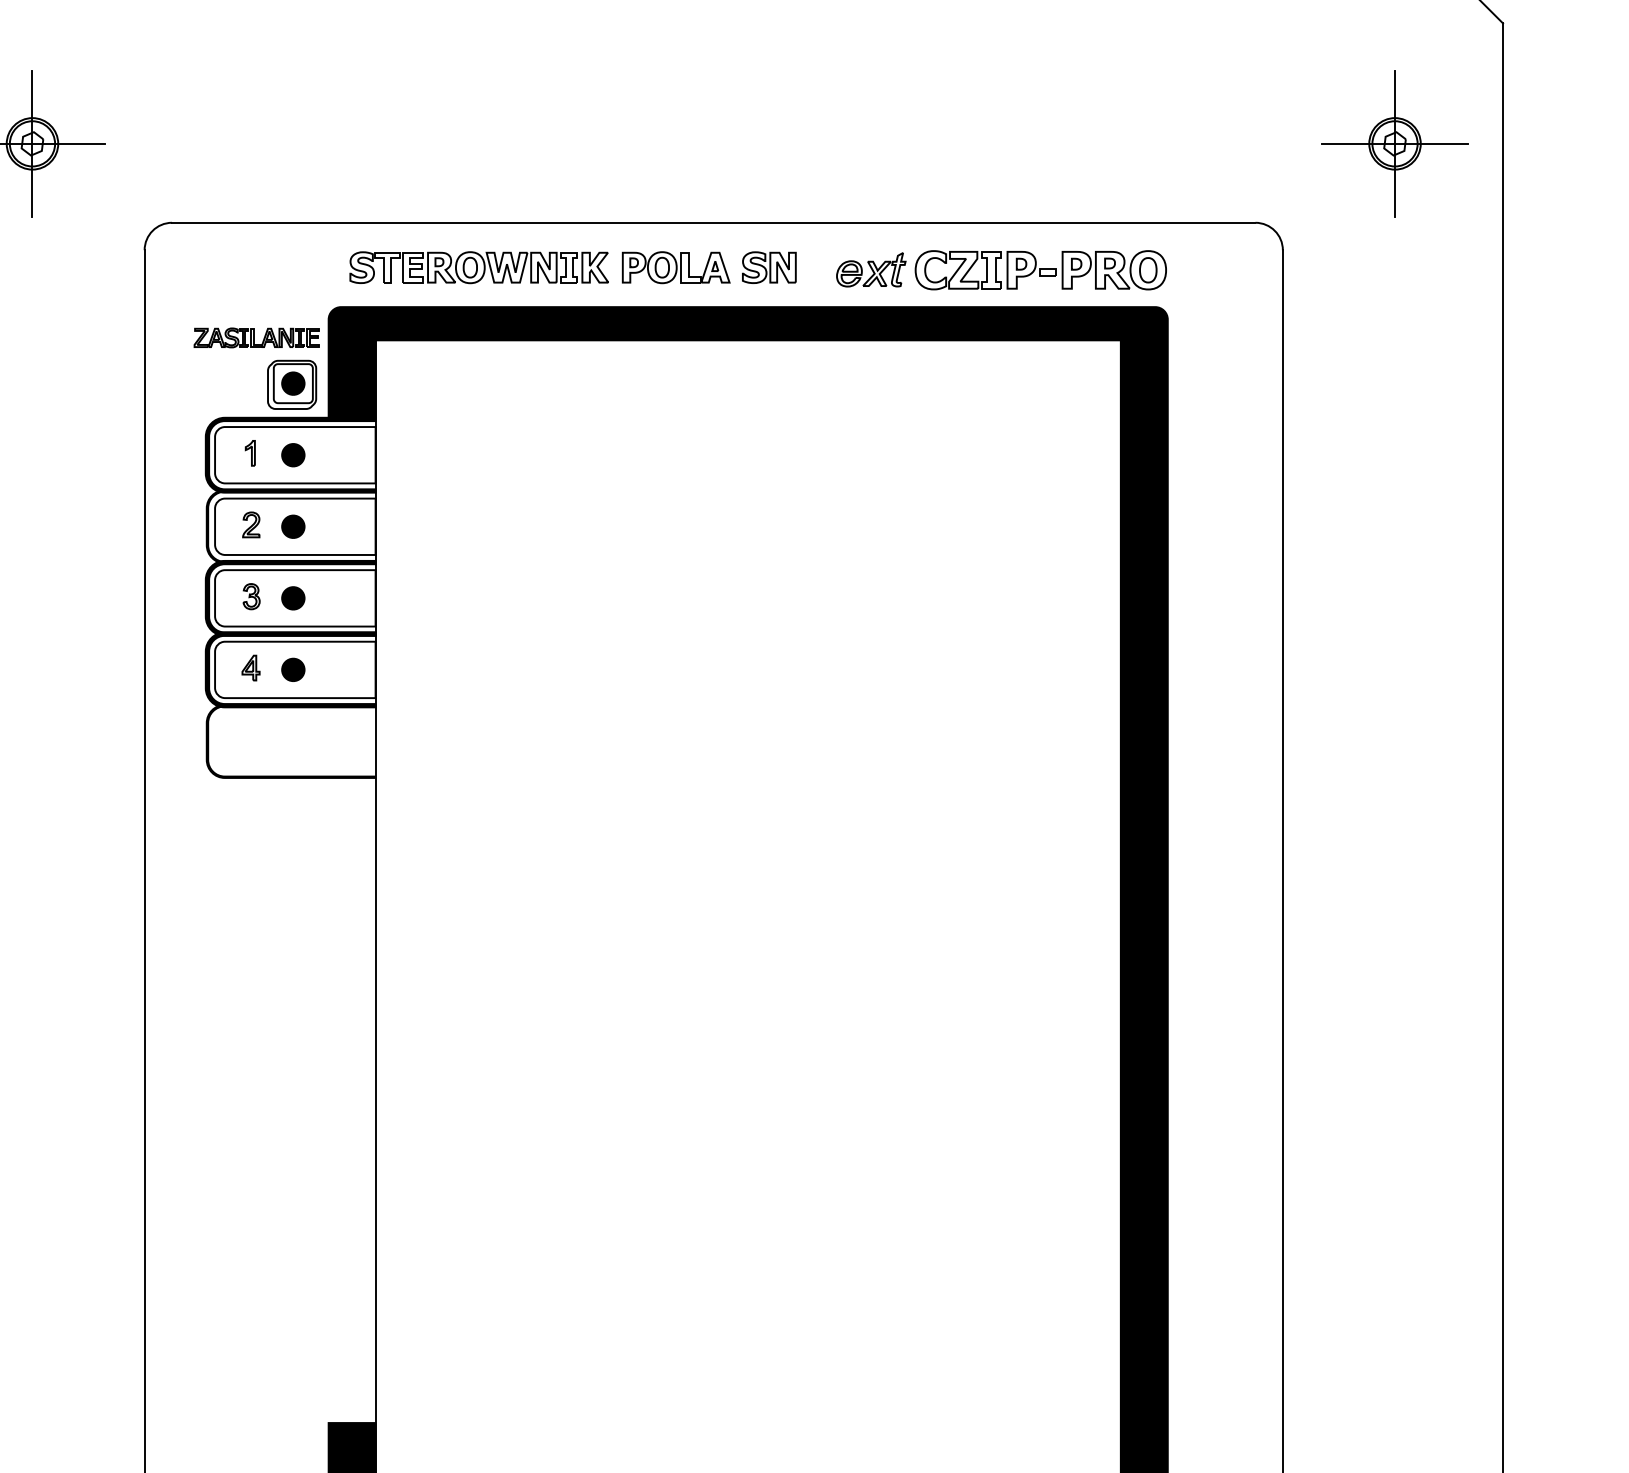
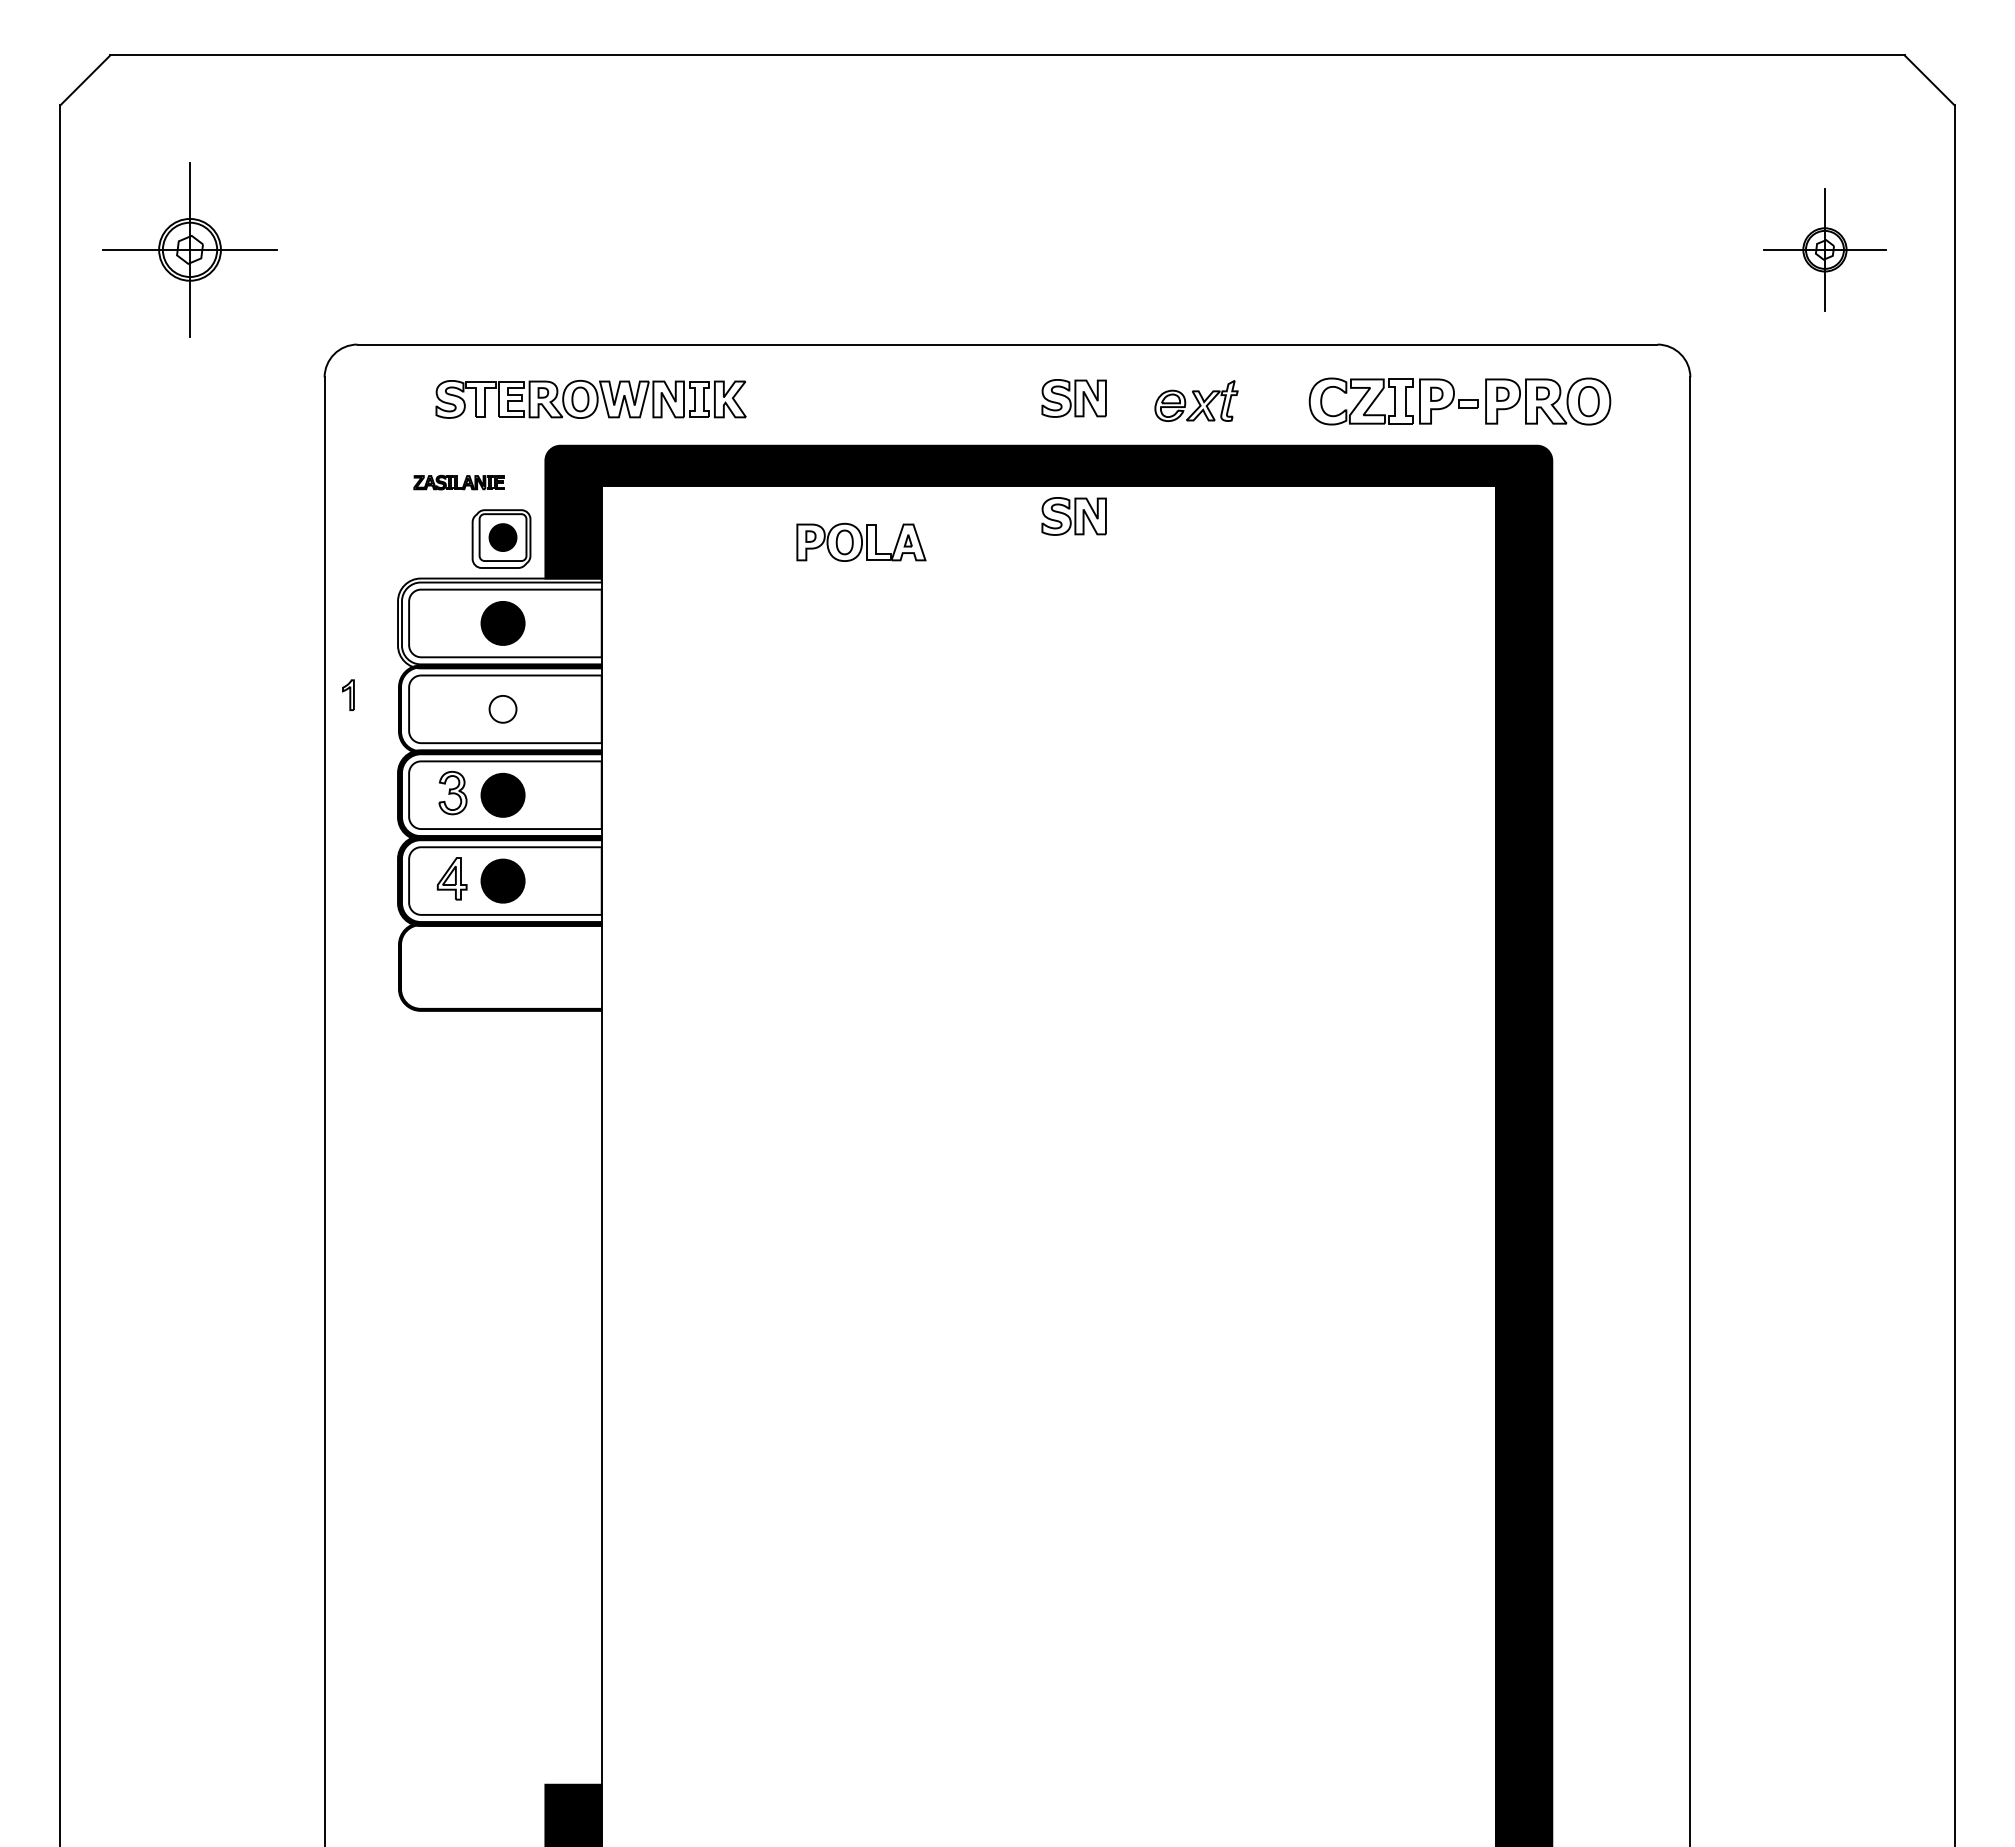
part: (1394, 143) -> (1824, 249), size x0.7
part: (478, 266) -> (590, 398), moved
part: (676, 266) -> (861, 541), moved
part: (1040, 270) -> (1459, 401), moved
part: (256, 337) -> (458, 482), size x0.6
part: (768, 366) -> (1073, 516), added
part: (250, 452) -> (348, 694), moved
fill: (290, 455) -> (499, 623), removed
part: (292, 455) -> (502, 623), size x1.6
part: (251, 524) -> (452, 706), removed
fill: (292, 526) -> (502, 708), removed
part: (251, 596) -> (452, 793), size x1.4
part: (292, 597) -> (502, 794), size x1.6
part: (251, 667) -> (452, 878), size x1.4
part: (292, 669) -> (502, 880), size x1.6

